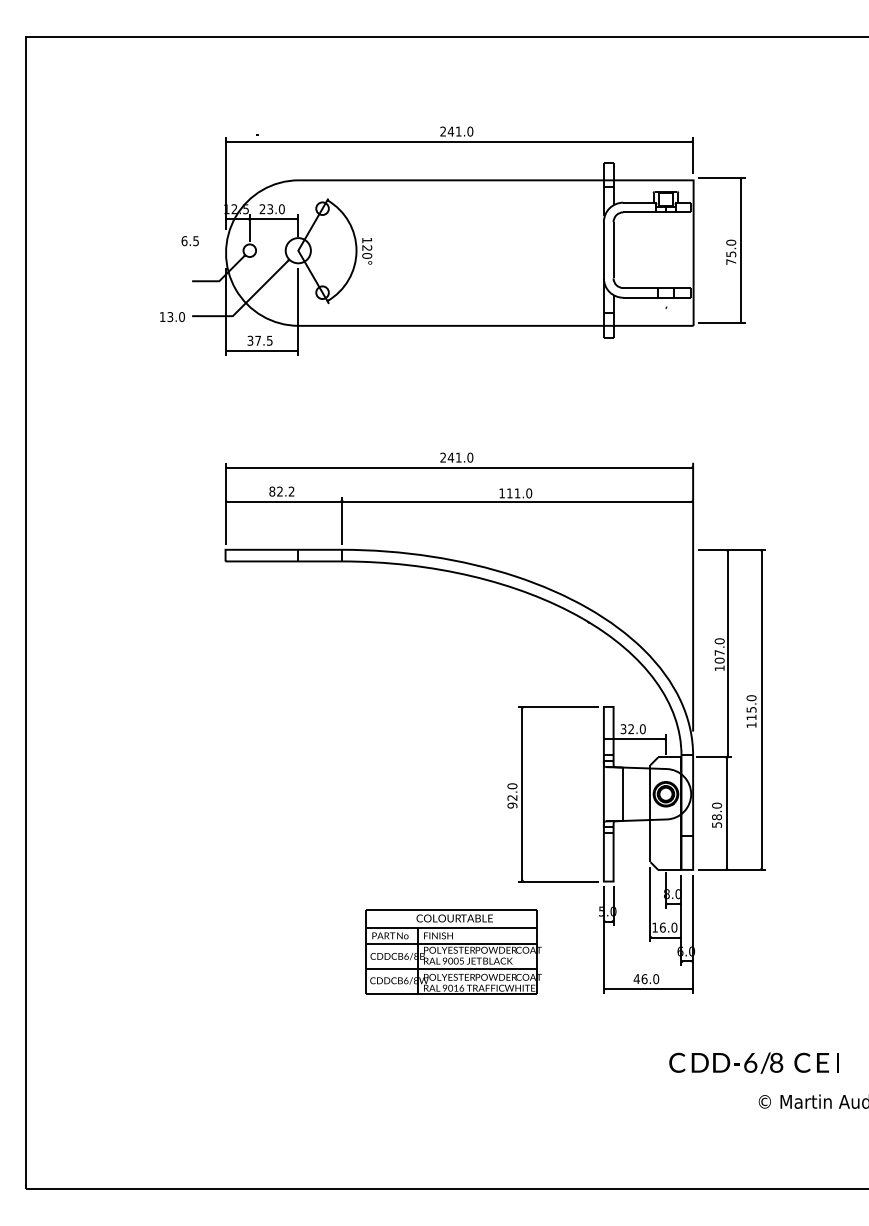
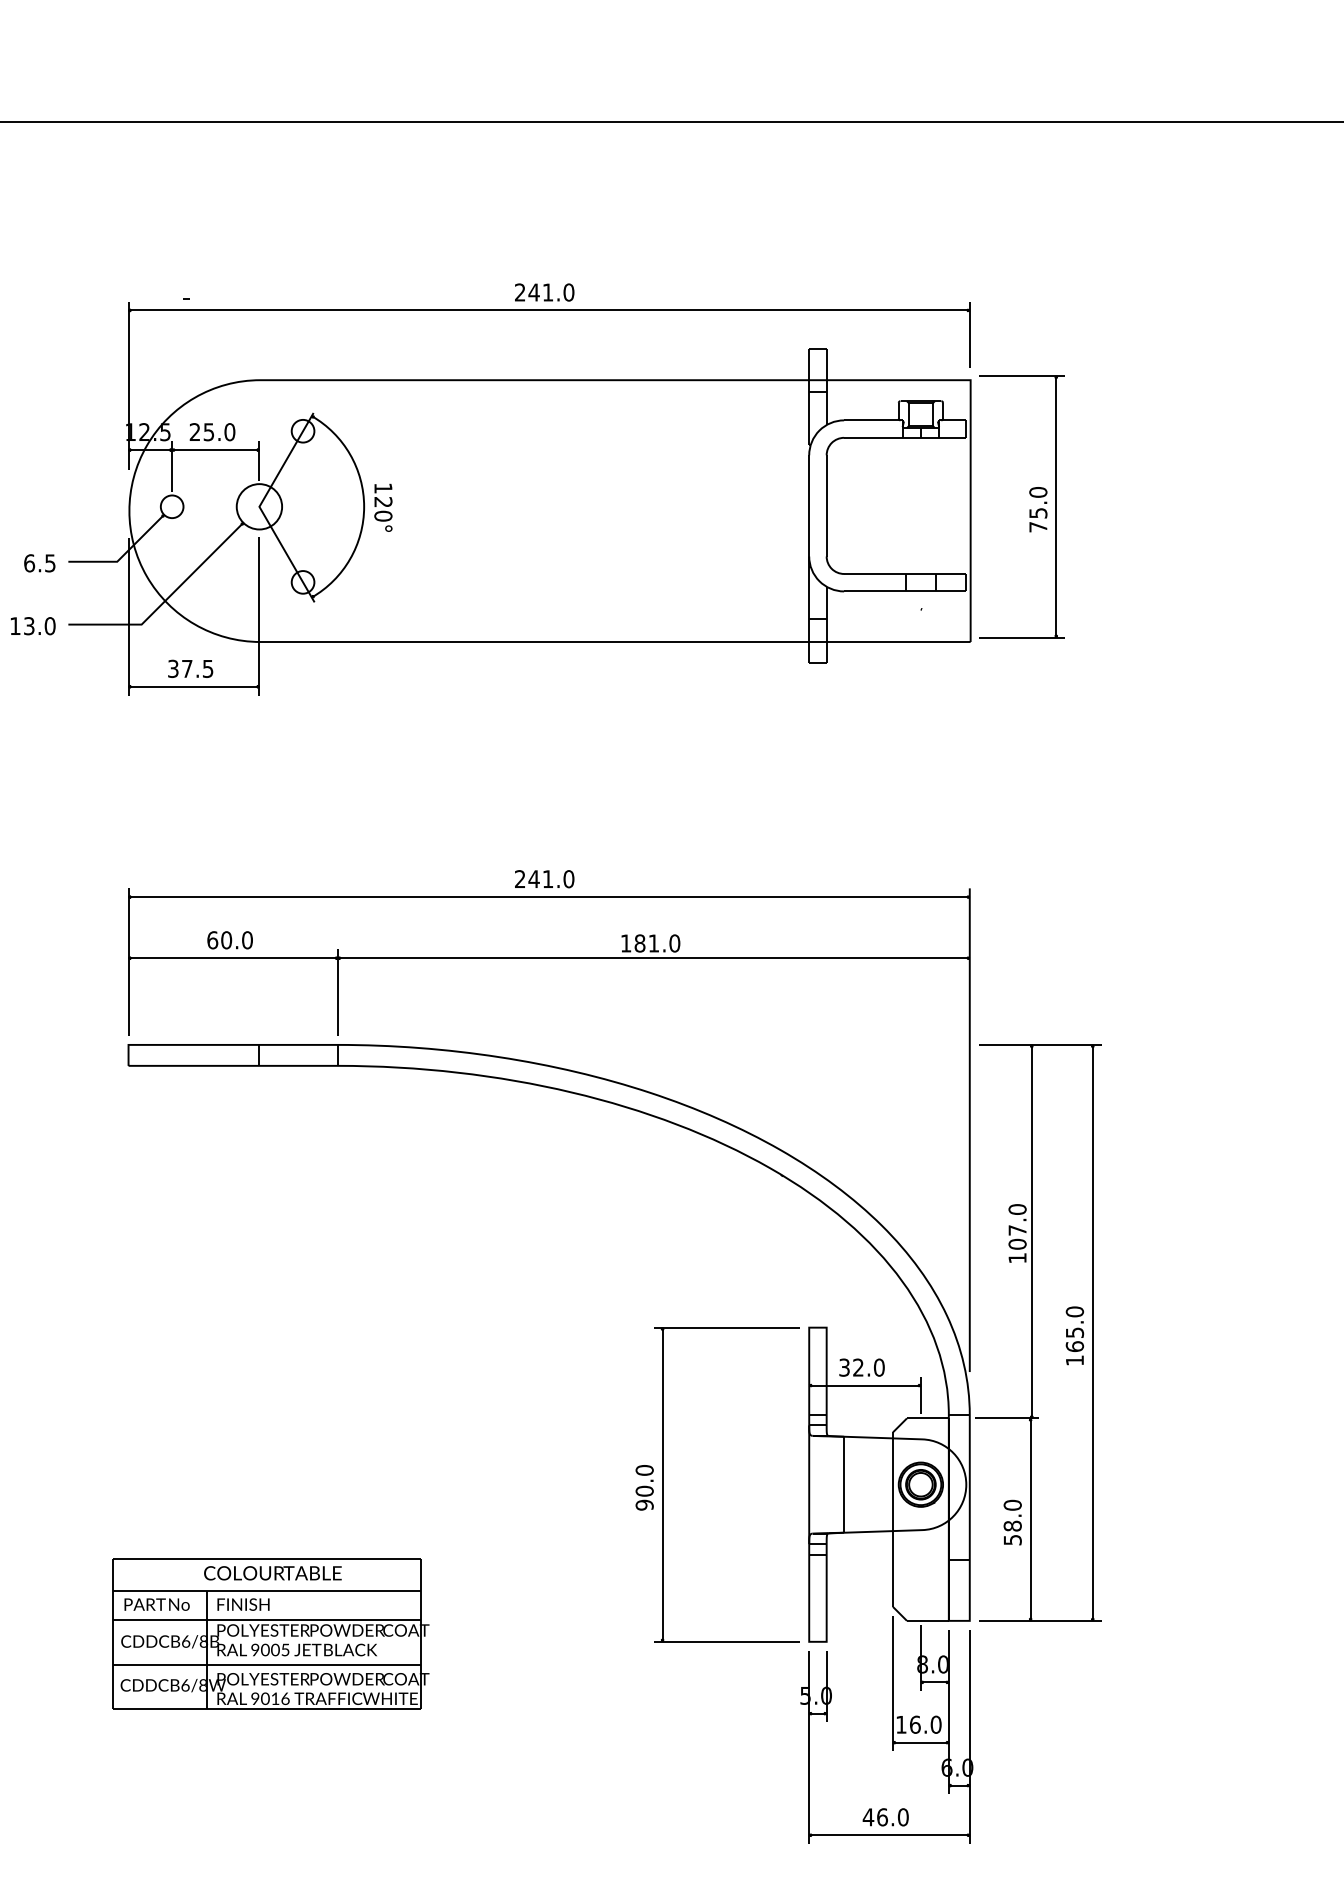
text: (270, 208) -> (209, 430), 23.0 -> 25.0
text: (189, 241) -> (38, 563), moved
text: (281, 491) -> (229, 940), 82.2 -> 60.0
text: (509, 493) -> (639, 943), 111.0 -> 181.0
text: (751, 717) -> (1074, 1346), 115.0 -> 165.0
text: (512, 797) -> (644, 1490), 92.0 -> 90.0
part: (453, 951) -> (270, 1632), moved

